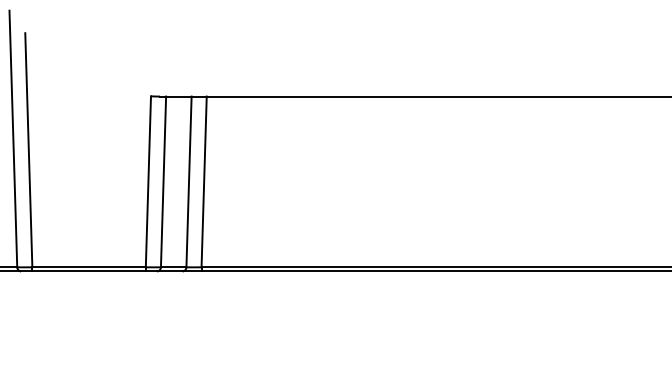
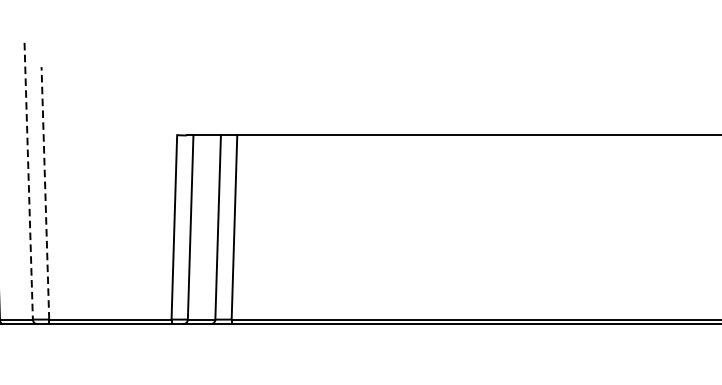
line: (13, 139) -> (28, 181), solid -> dashed
line: (28, 149) -> (45, 192), solid -> dashed

